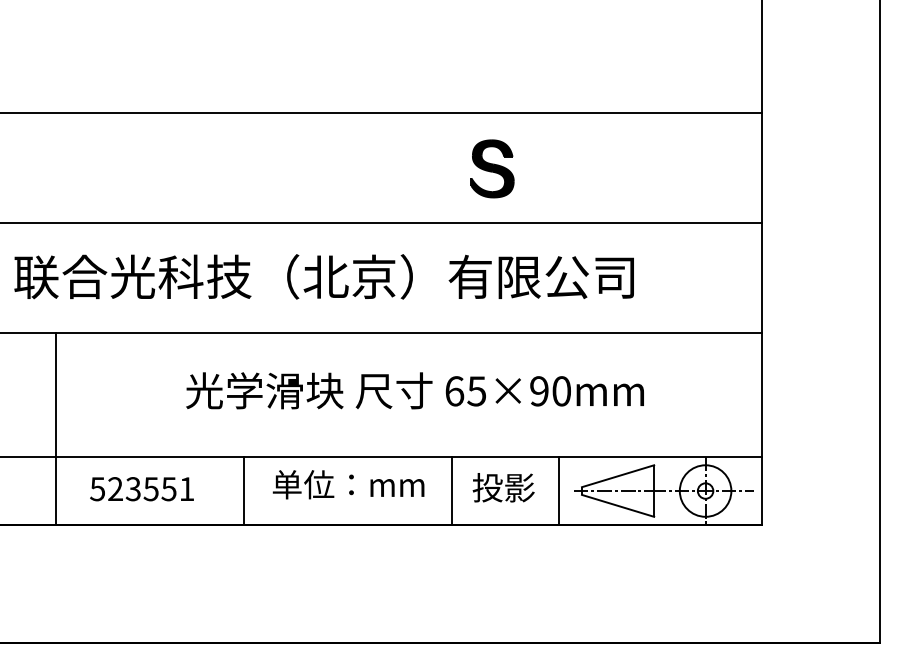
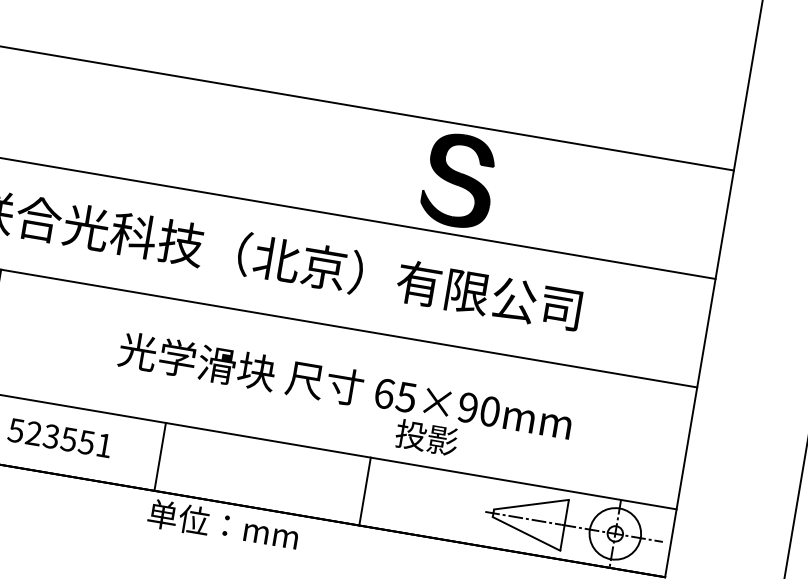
part: (492, 168) -> (459, 180), size x1.6
text: (348, 484) -> (223, 524), moved
text: (503, 487) -> (426, 437), moved
line: (559, 490) -> (471, 508), removed

